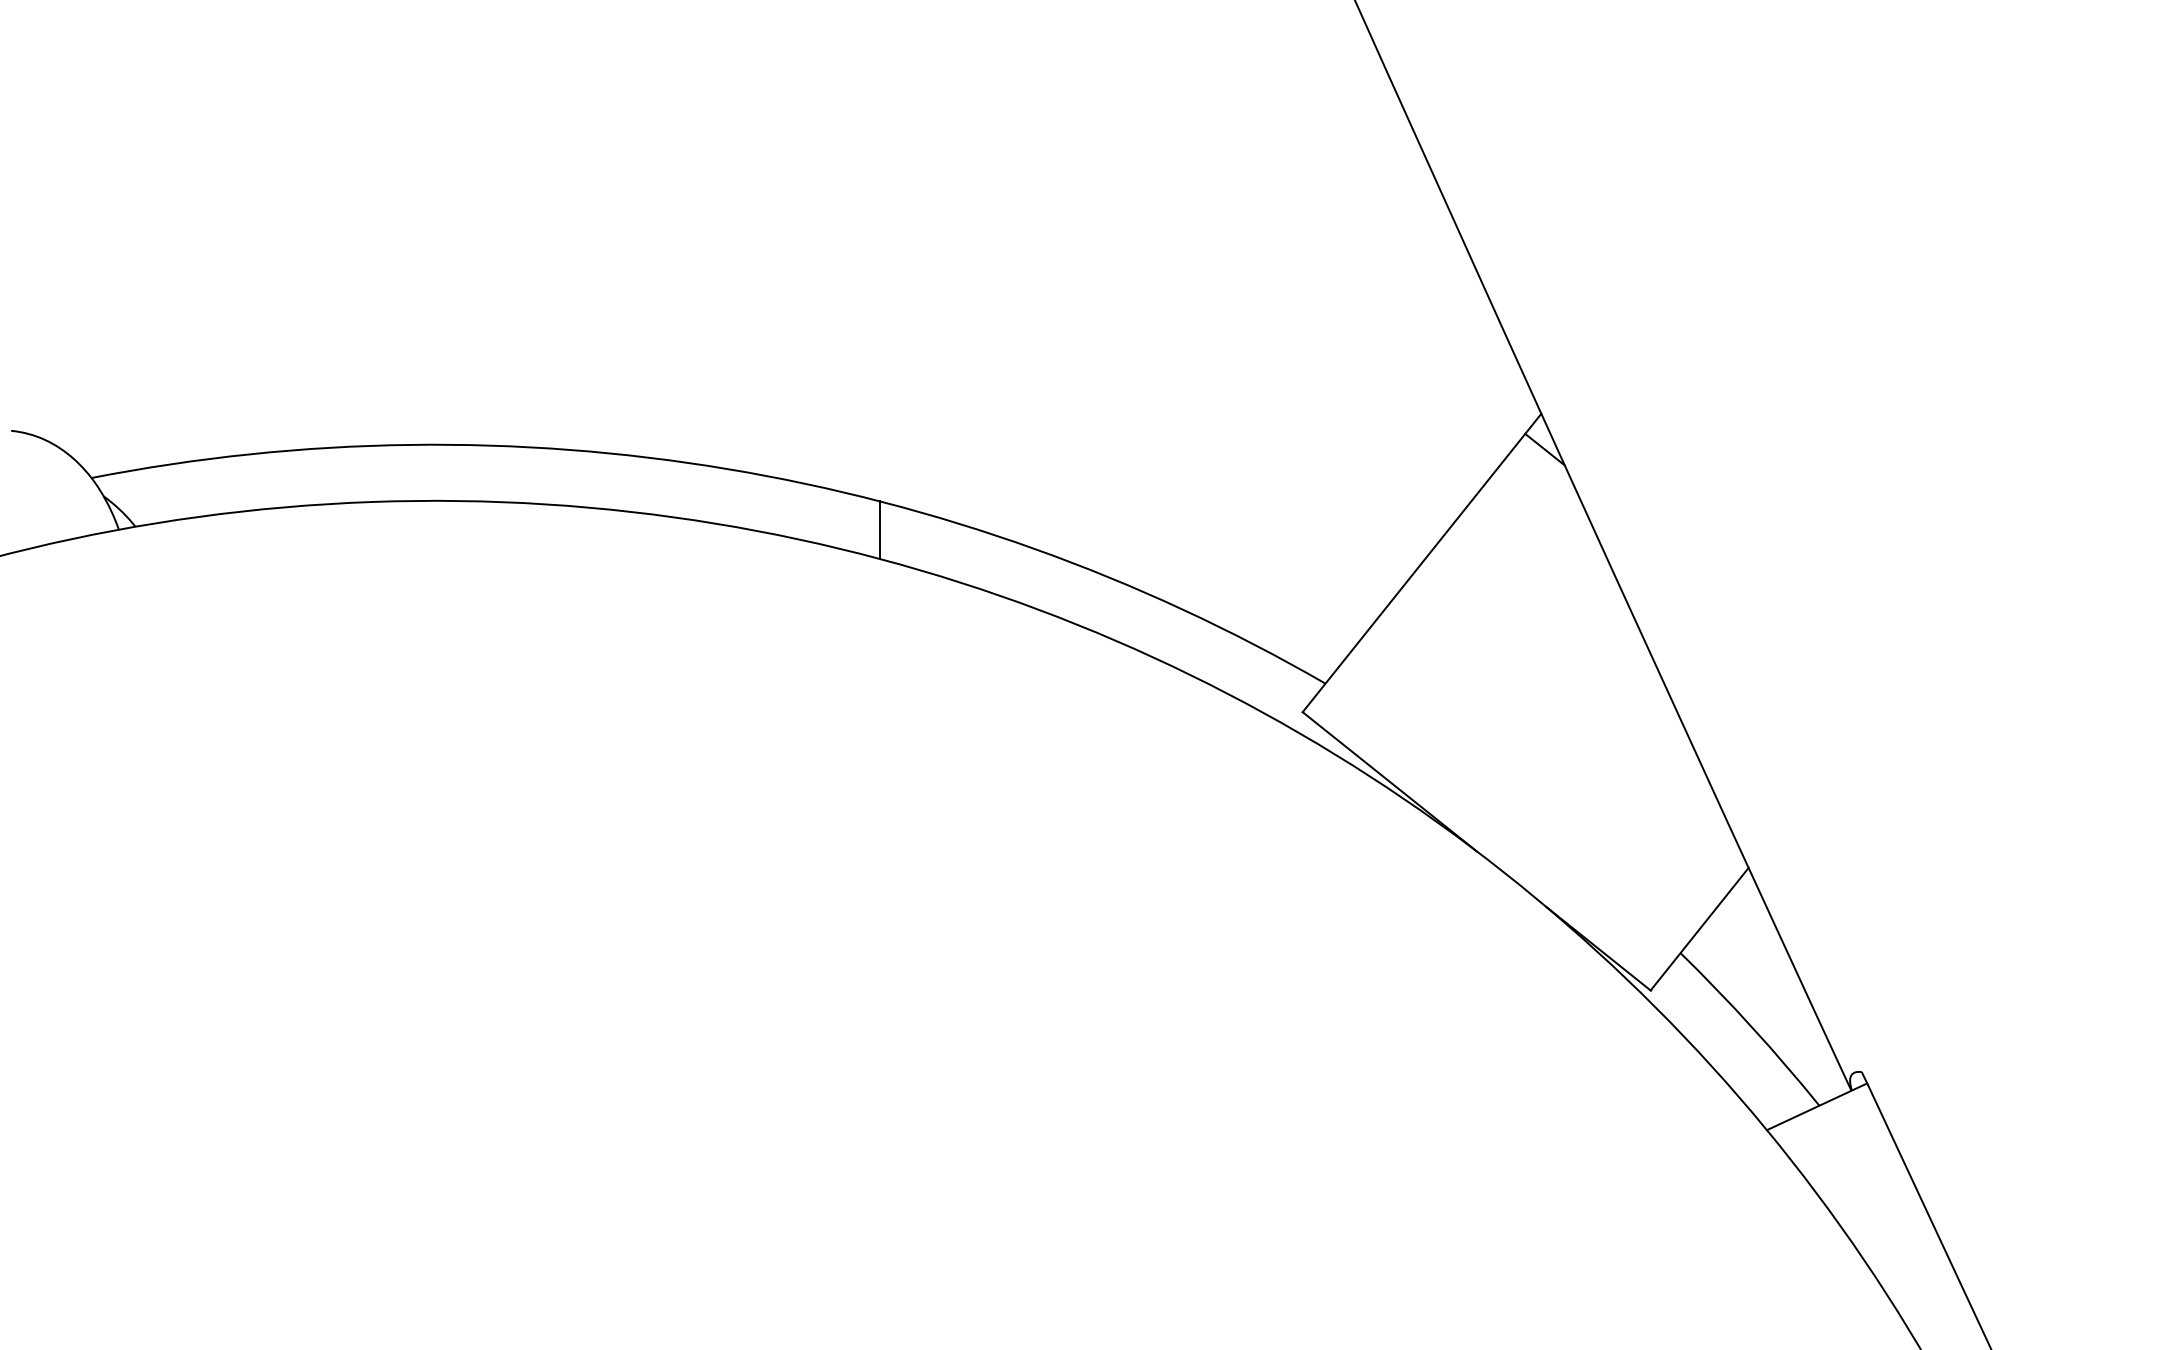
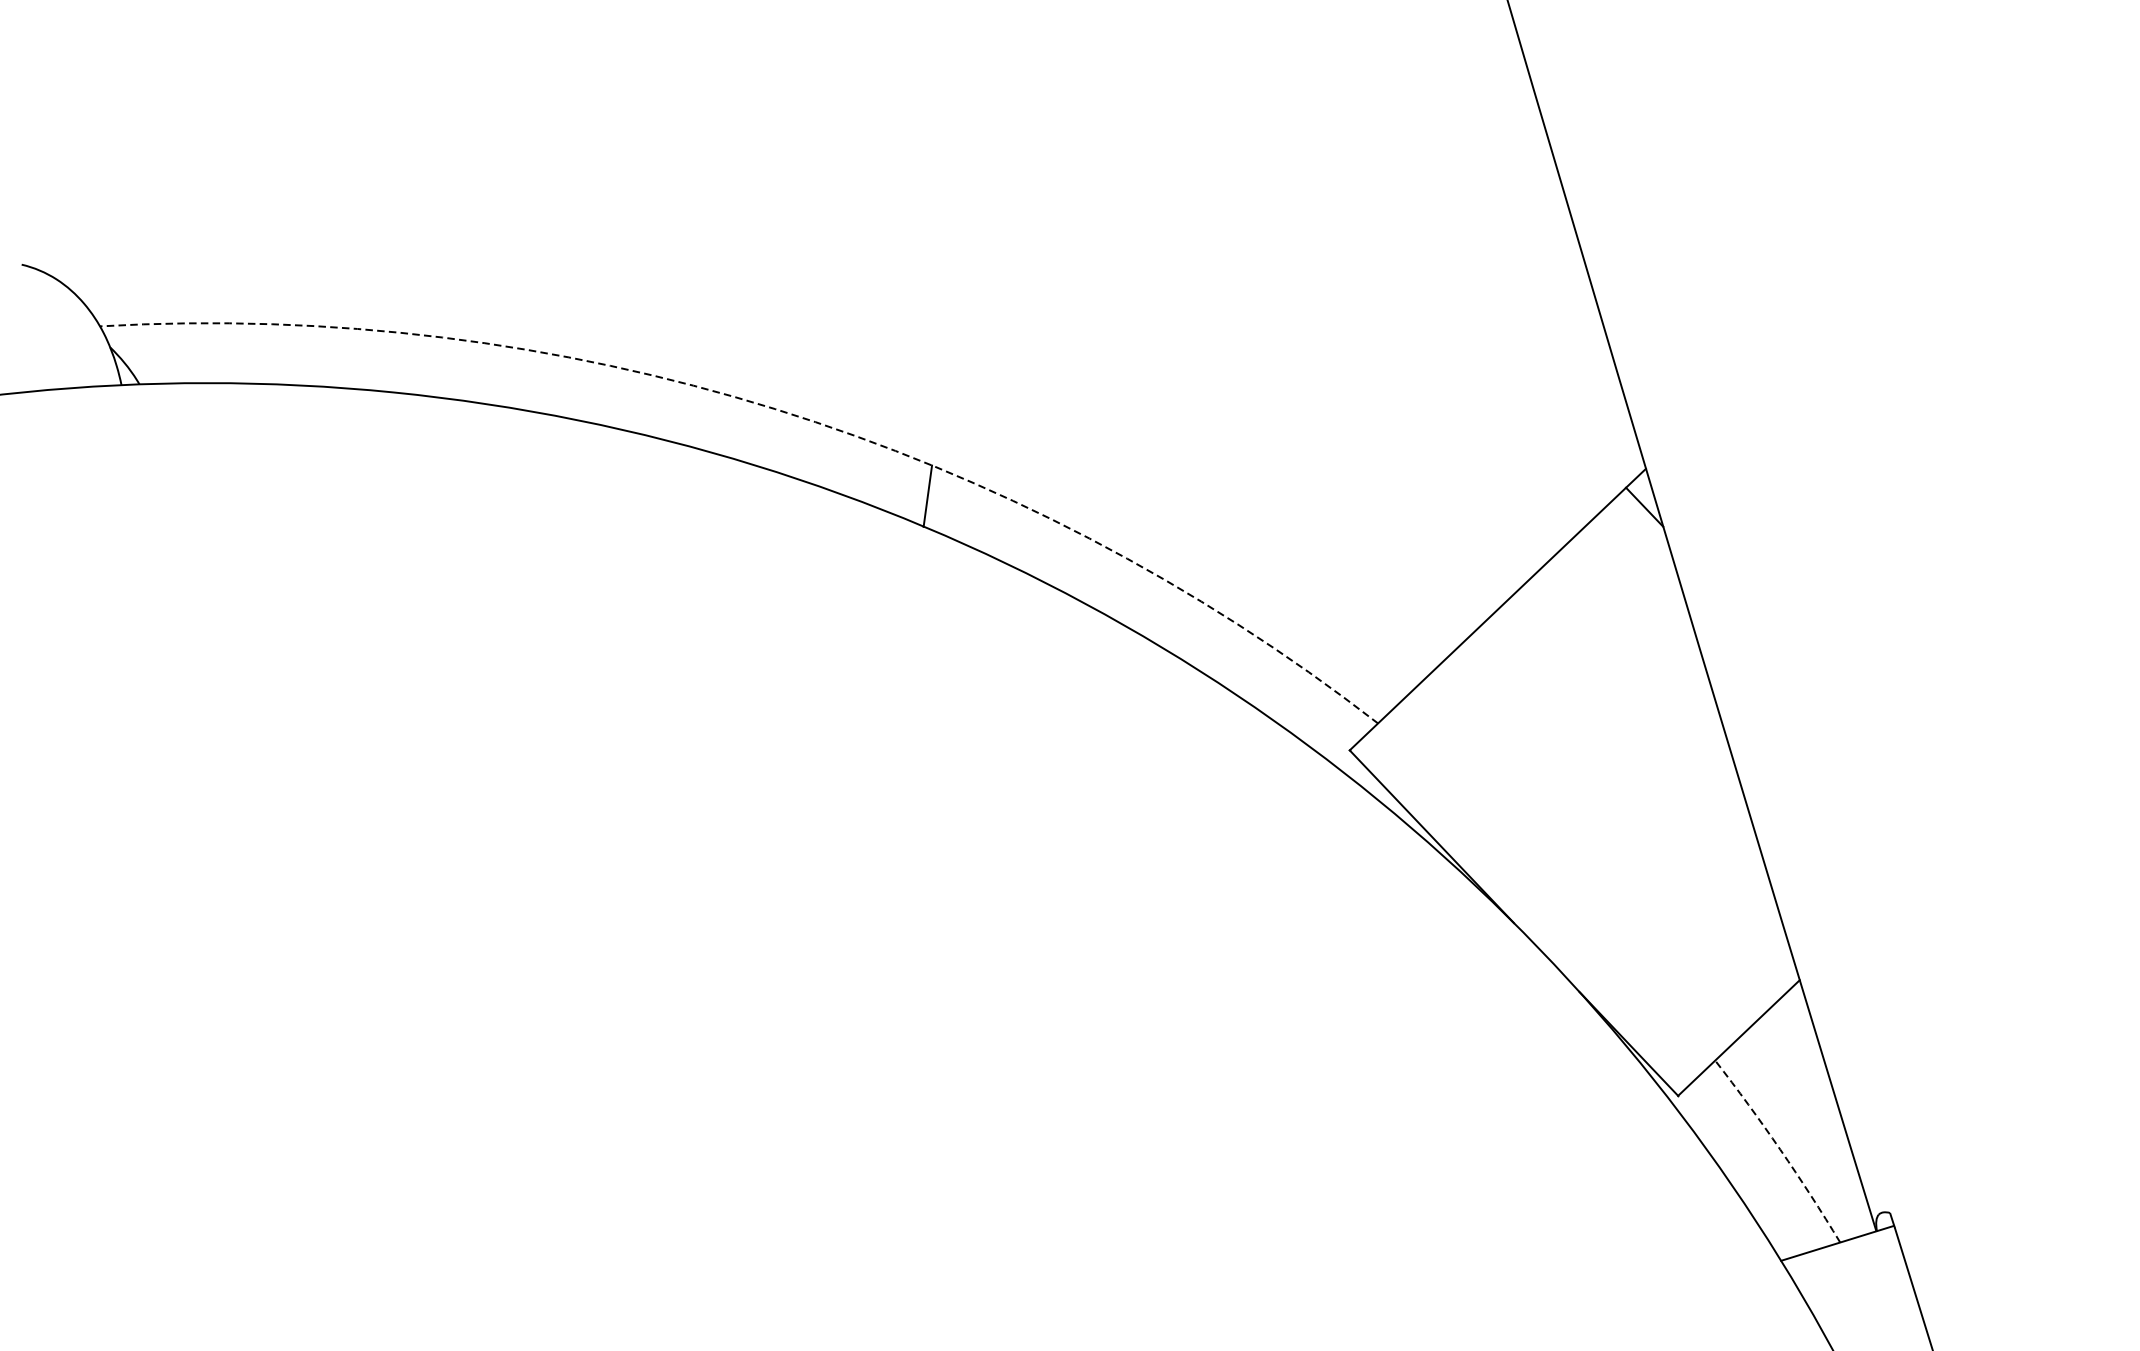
arc: (727, 469) -> (775, 409), solid -> dashed
arc: (1752, 1027) -> (1780, 1149), solid -> dashed

